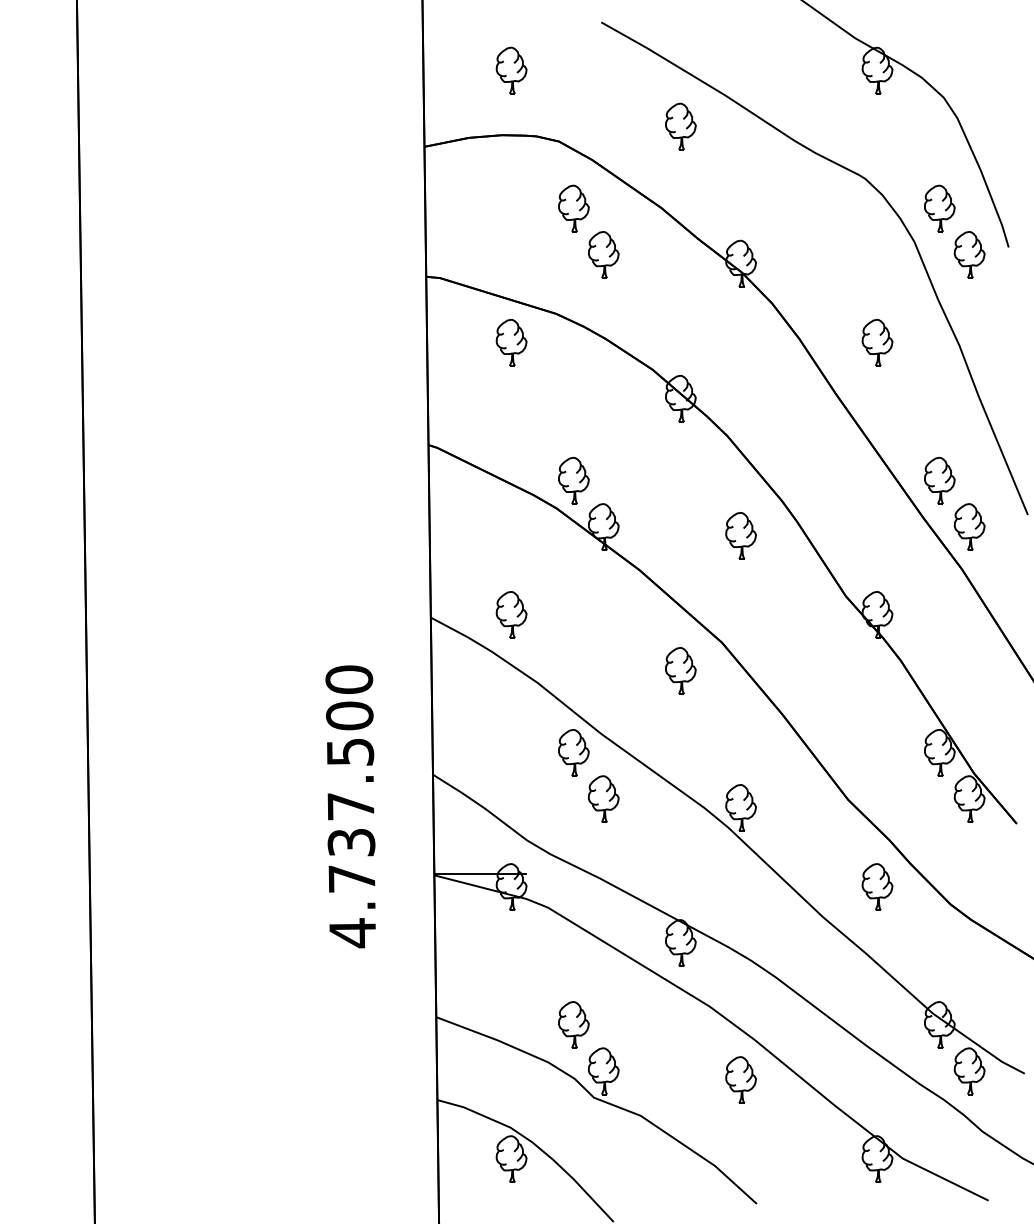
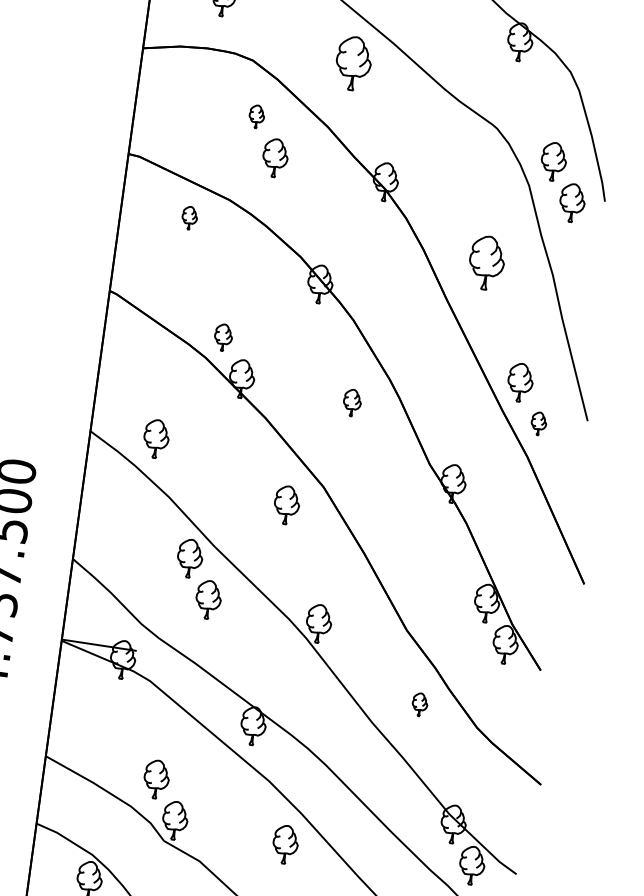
part: (680, 126) -> (353, 63), size x1.4
part: (573, 208) -> (256, 116), size x0.6
part: (511, 342) -> (189, 217), size x0.6
part: (877, 342) -> (486, 262), size x1.4
part: (573, 480) -> (223, 337), size x0.7
part: (969, 526) -> (538, 423), size x0.6
part: (740, 535) -> (351, 402), size x0.7
part: (877, 886) -> (420, 704), size x0.6

